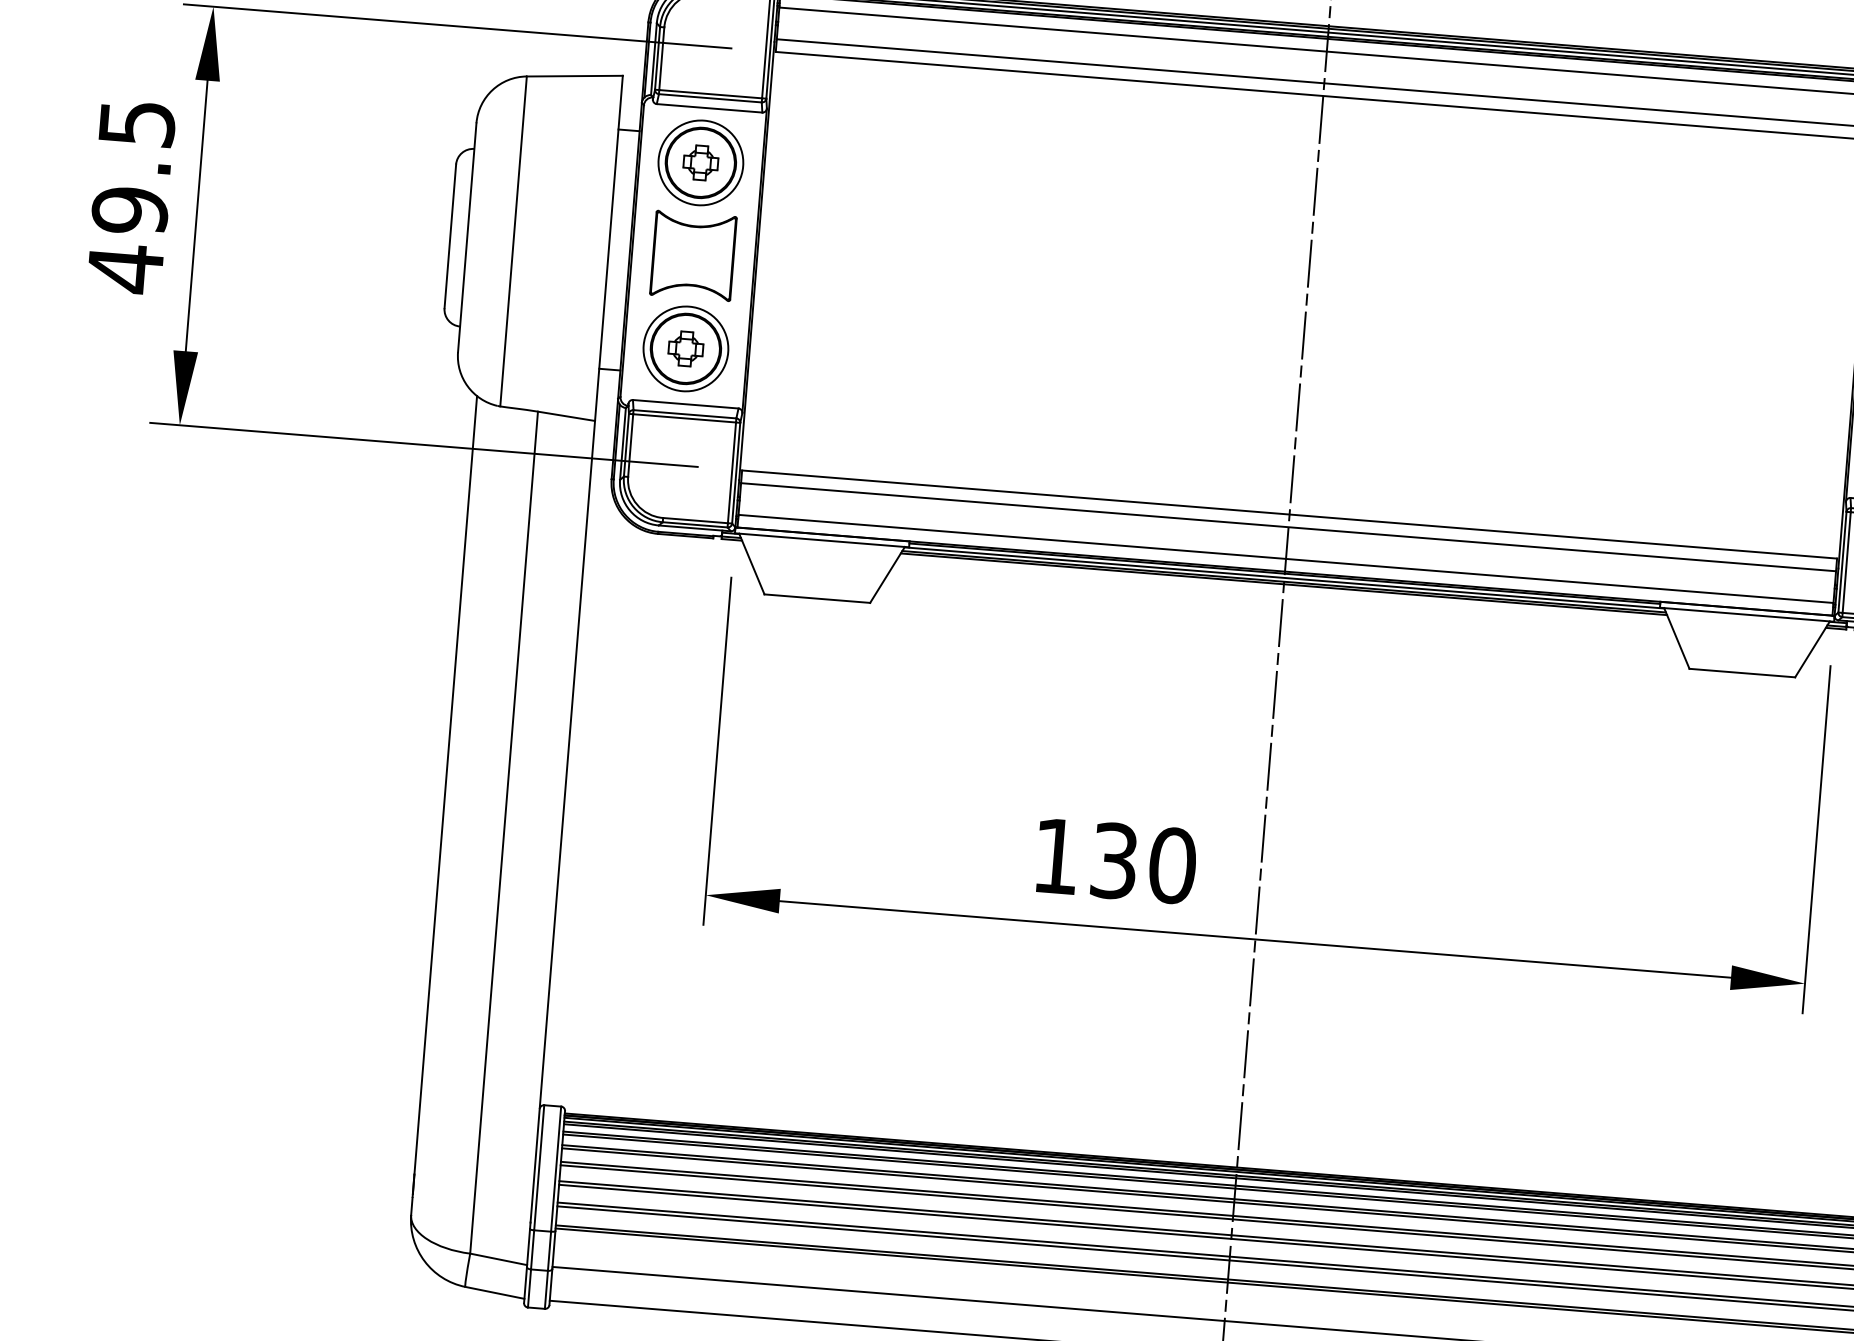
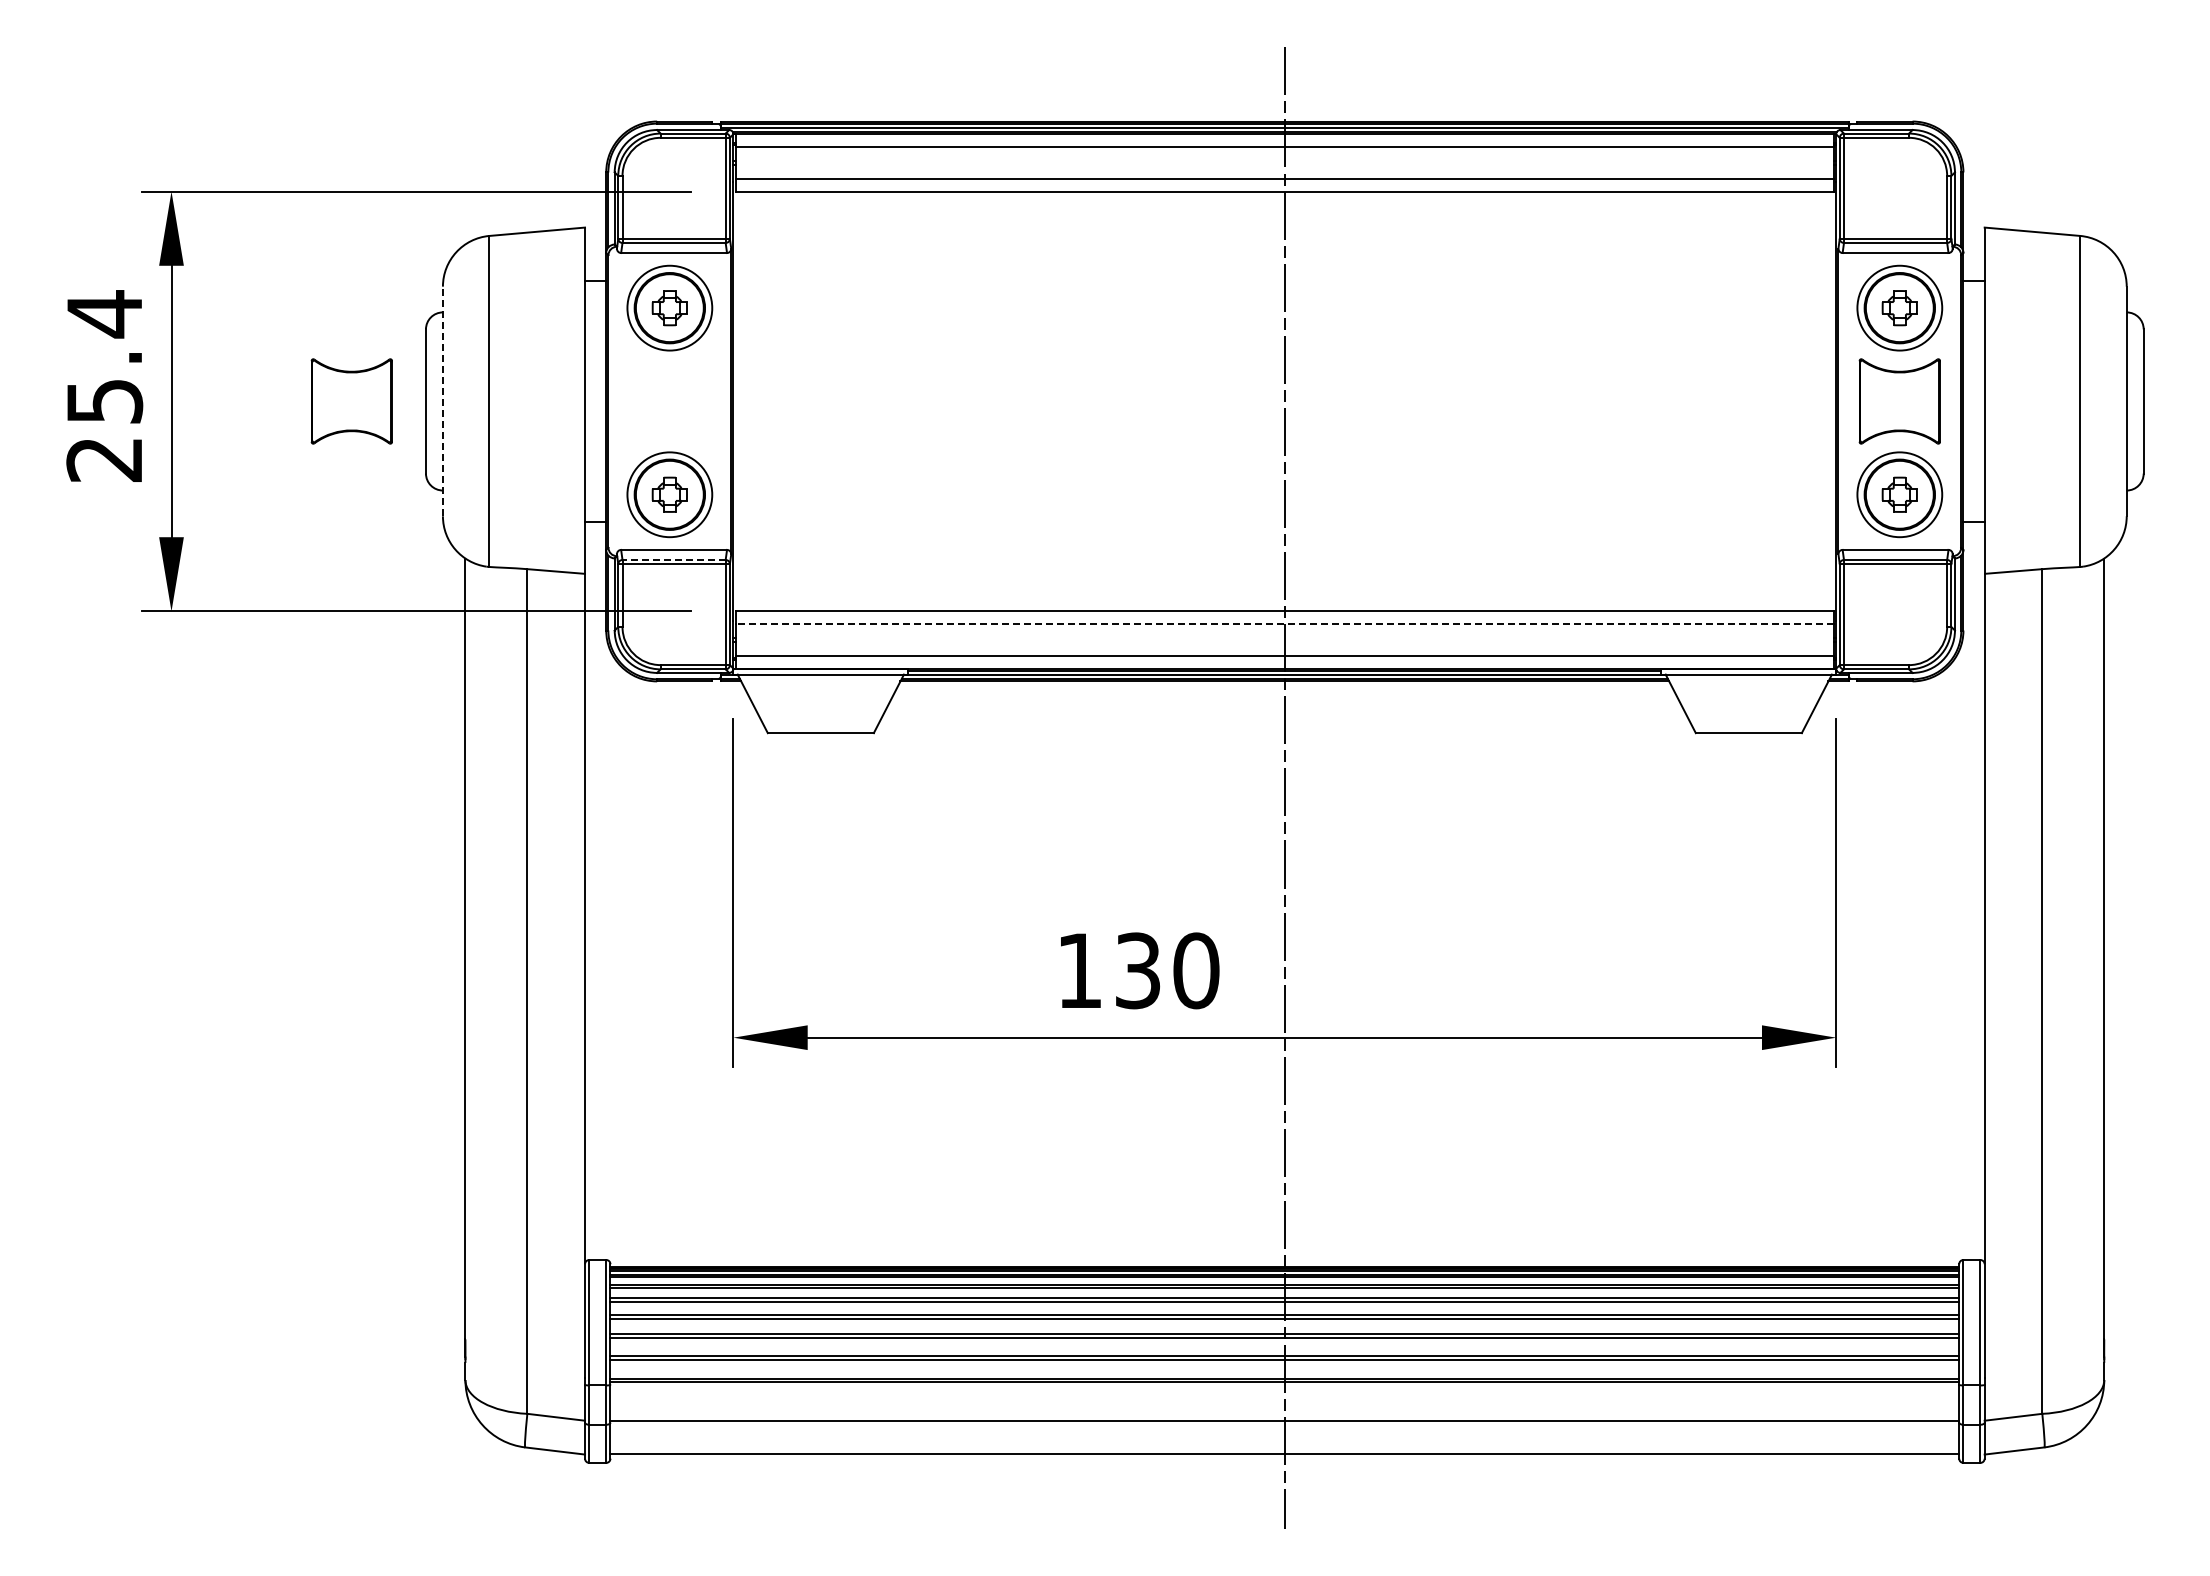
text: (131, 196) -> (104, 387), 49.5 -> 25.4
line: (466, 237) -> (442, 401), solid -> dashed
part: (693, 255) -> (351, 401), moved
line: (685, 413) -> (674, 559), solid -> dashed
line: (1288, 527) -> (1284, 624), solid -> dashed

